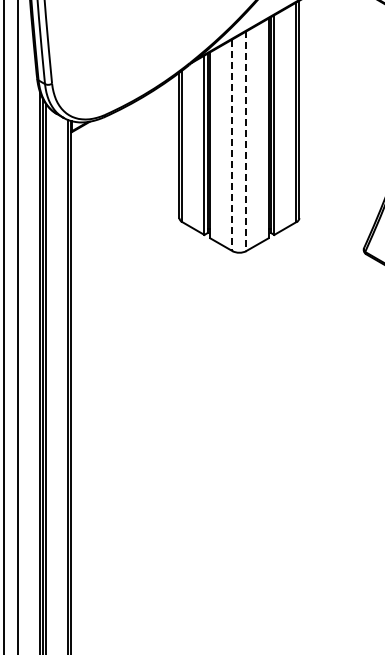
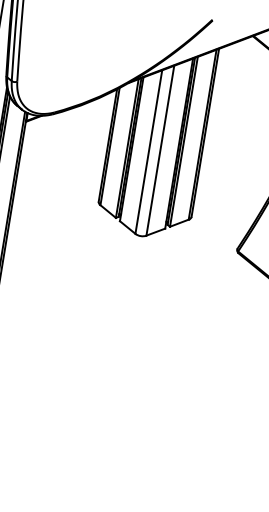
line: (246, 141) -> (160, 150), dashed -> solid
line: (232, 145) -> (148, 152), dashed -> solid

